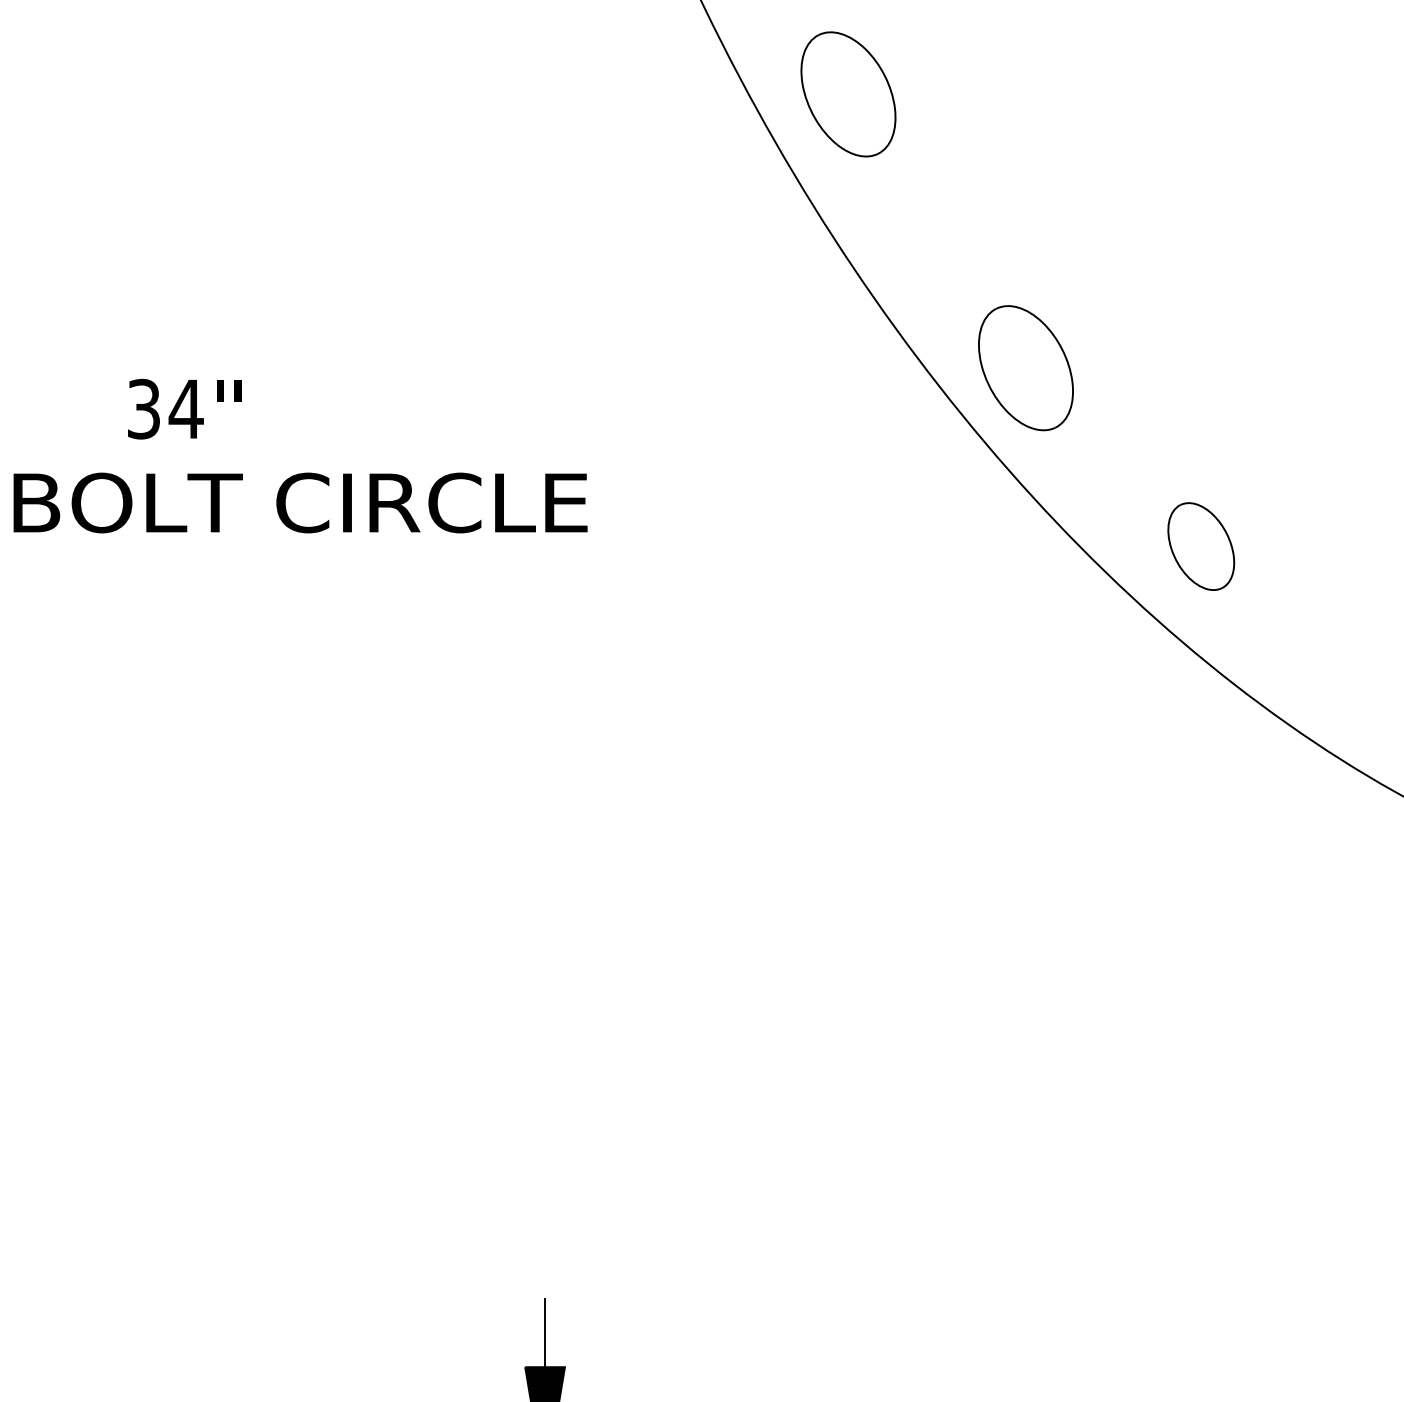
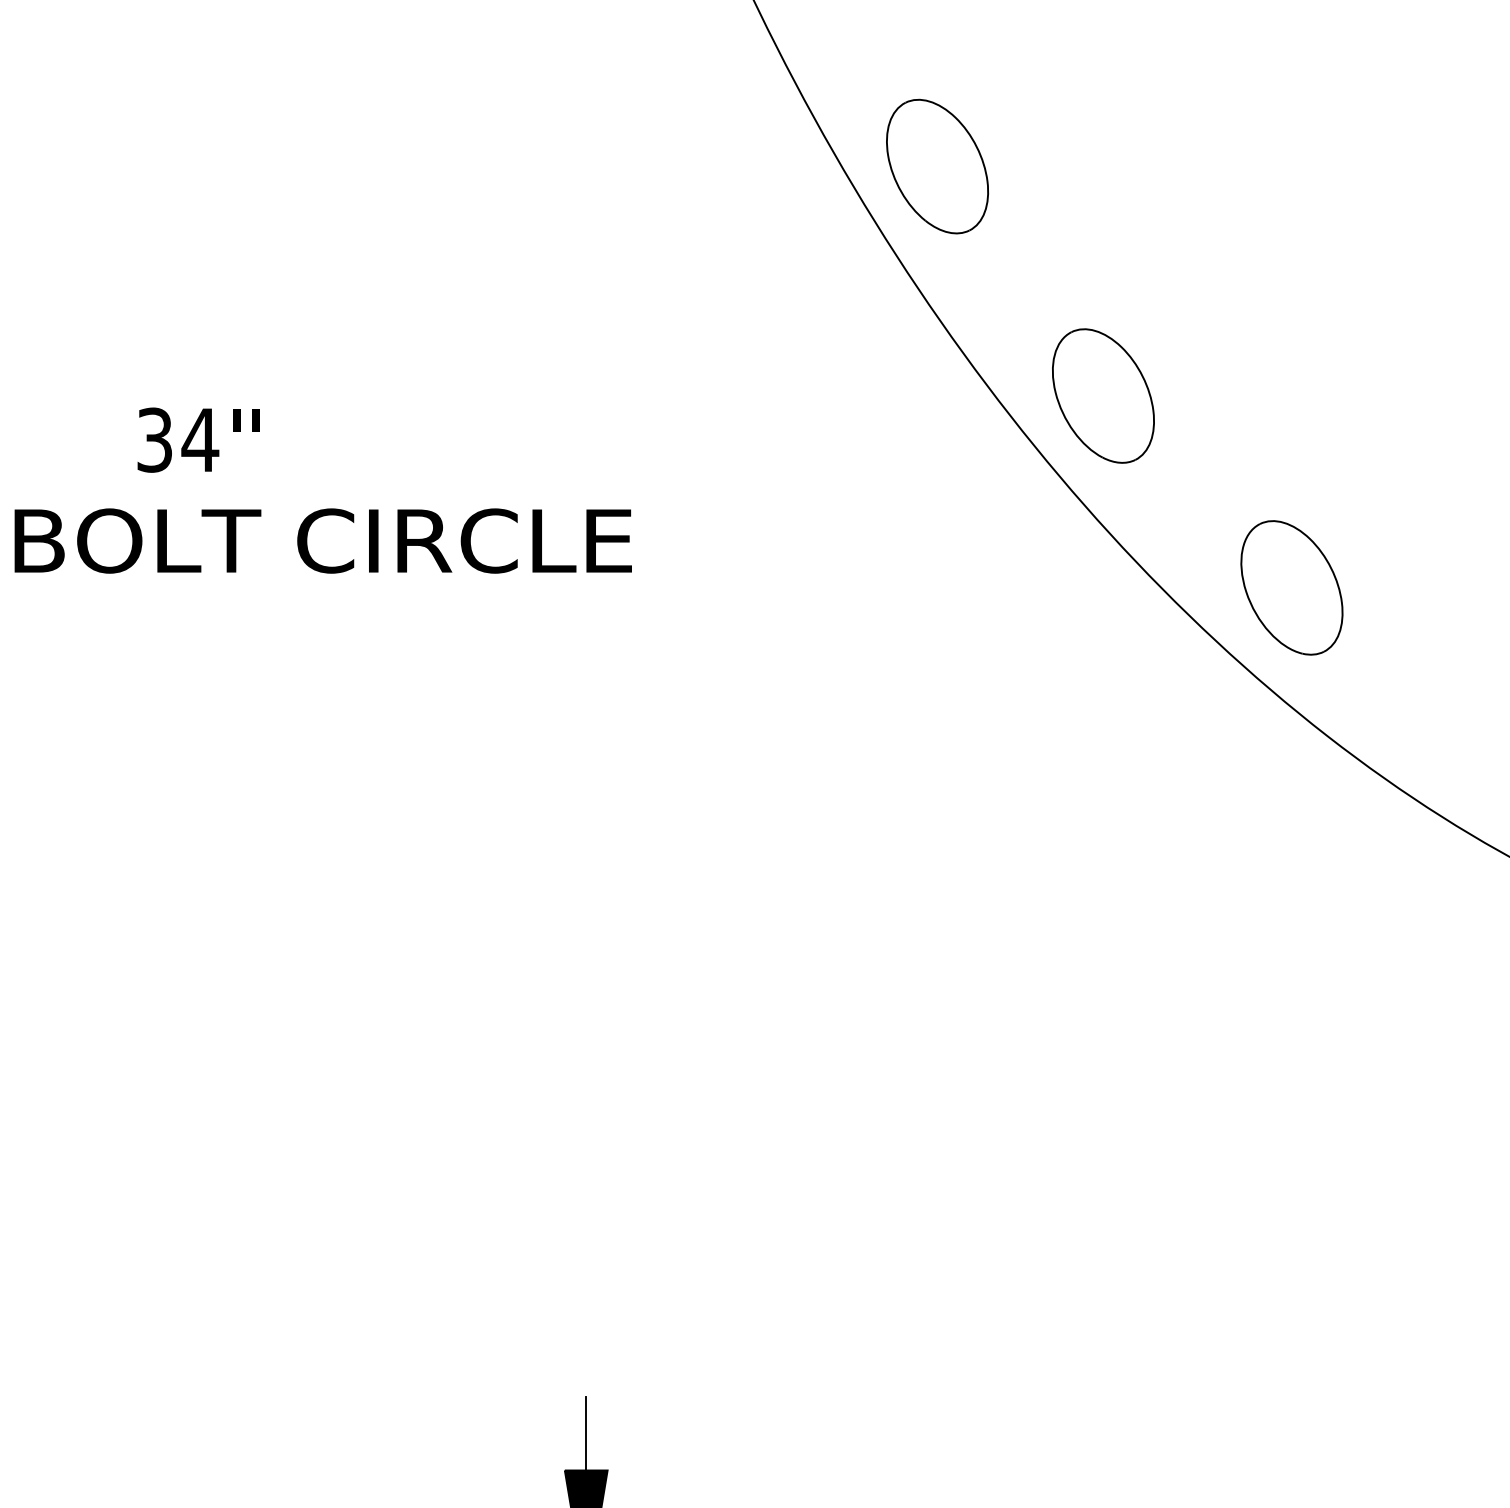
part: (848, 94) -> (937, 166), moved
part: (1200, 546) -> (1291, 587), size x1.43

